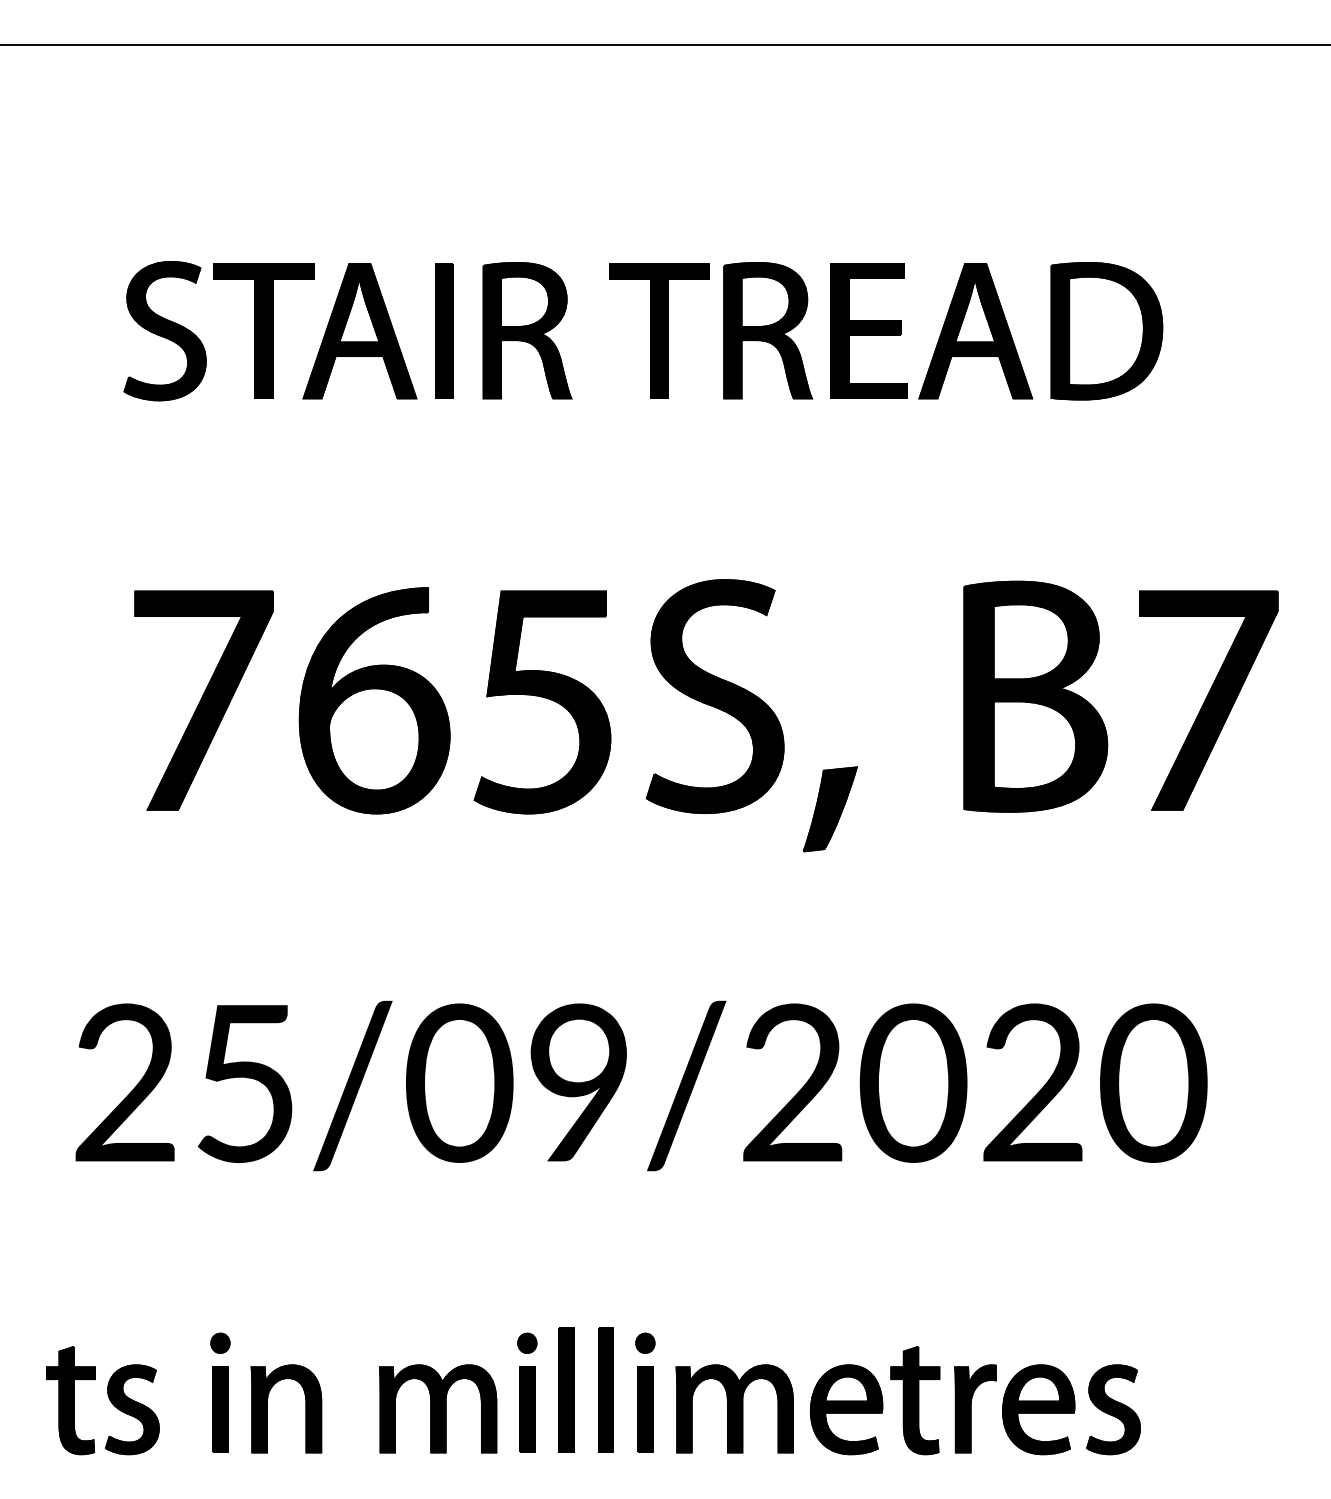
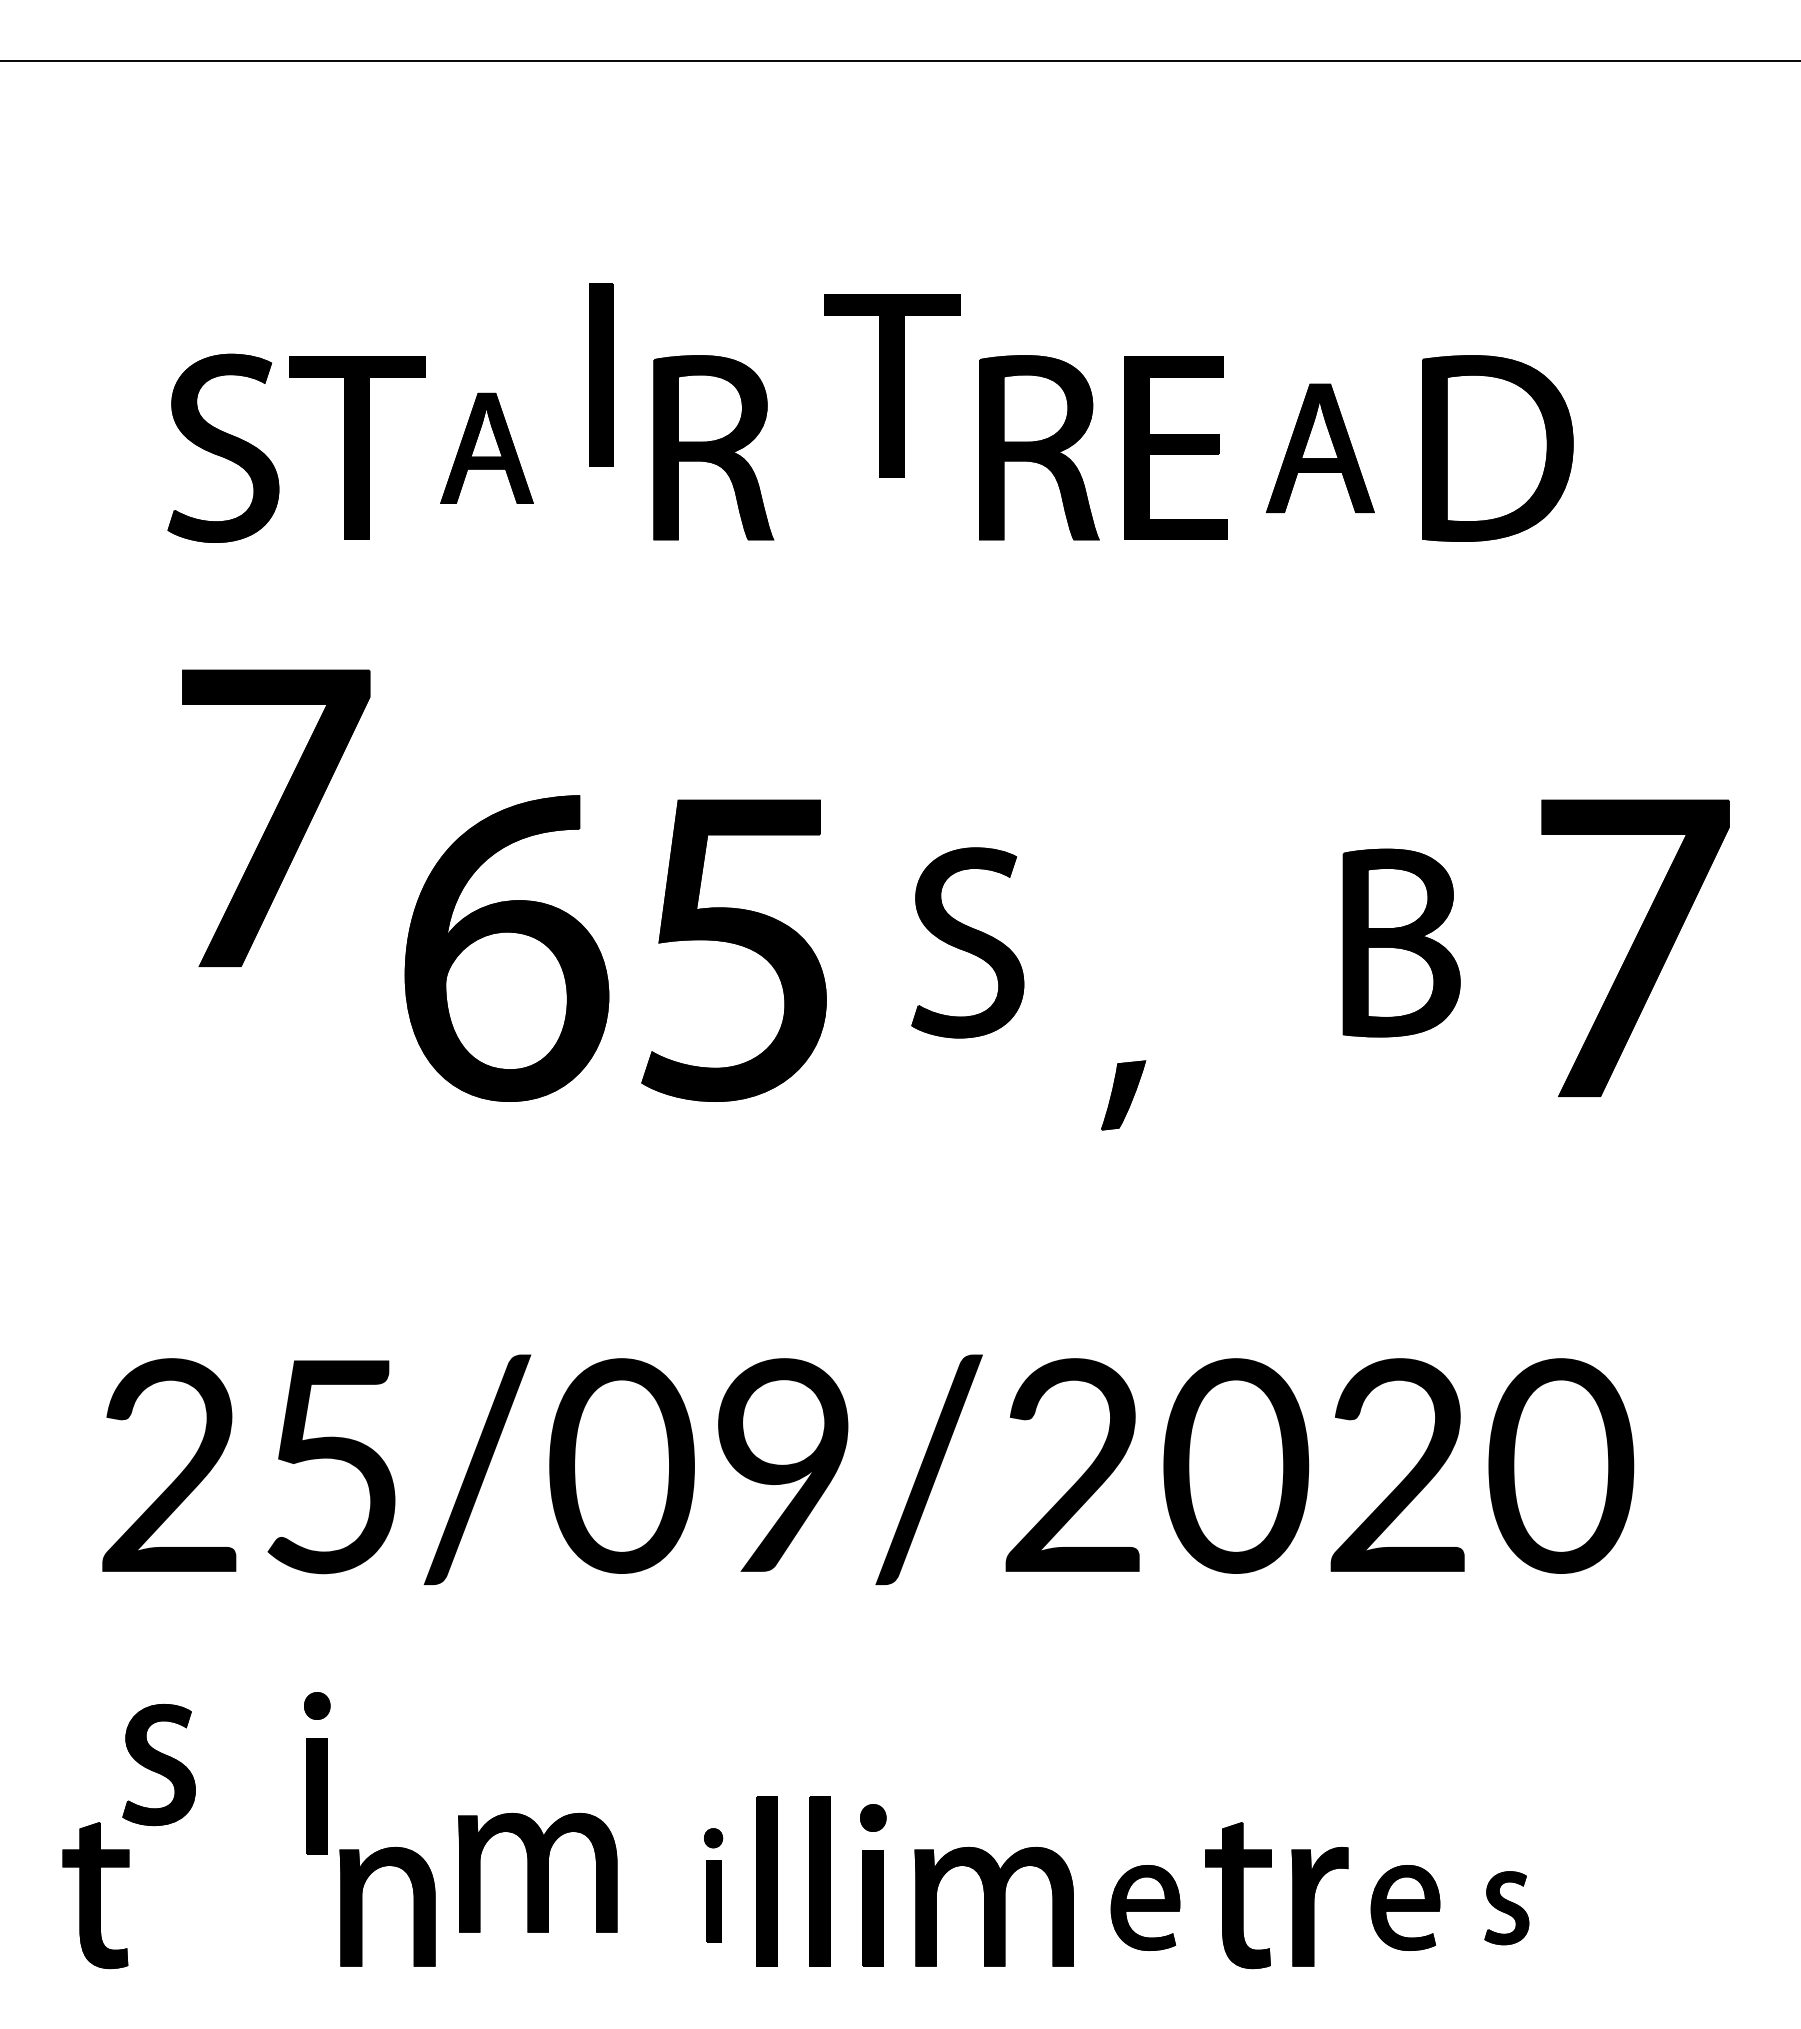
part: (444, 330) -> (601, 374), moved
part: (659, 330) -> (892, 385), moved
part: (359, 331) -> (486, 448), size x0.6
part: (975, 331) -> (1320, 448), size x0.7
part: (715, 696) -> (967, 942), size x0.6
part: (1035, 696) -> (1401, 942), size x0.6
part: (204, 699) -> (276, 817), moved
part: (830, 809) -> (1123, 1095), size x0.6
part: (220, 1393) -> (317, 1773), moved
part: (527, 1393) -> (713, 1885), size x0.7
part: (437, 1408) -> (537, 1872), moved
part: (846, 1409) -> (1145, 1907), size x0.7
part: (1038, 1409) -> (1405, 1907), size x0.7
part: (131, 1410) -> (158, 1765), moved
part: (1113, 1410) -> (1506, 1908), size x0.6

